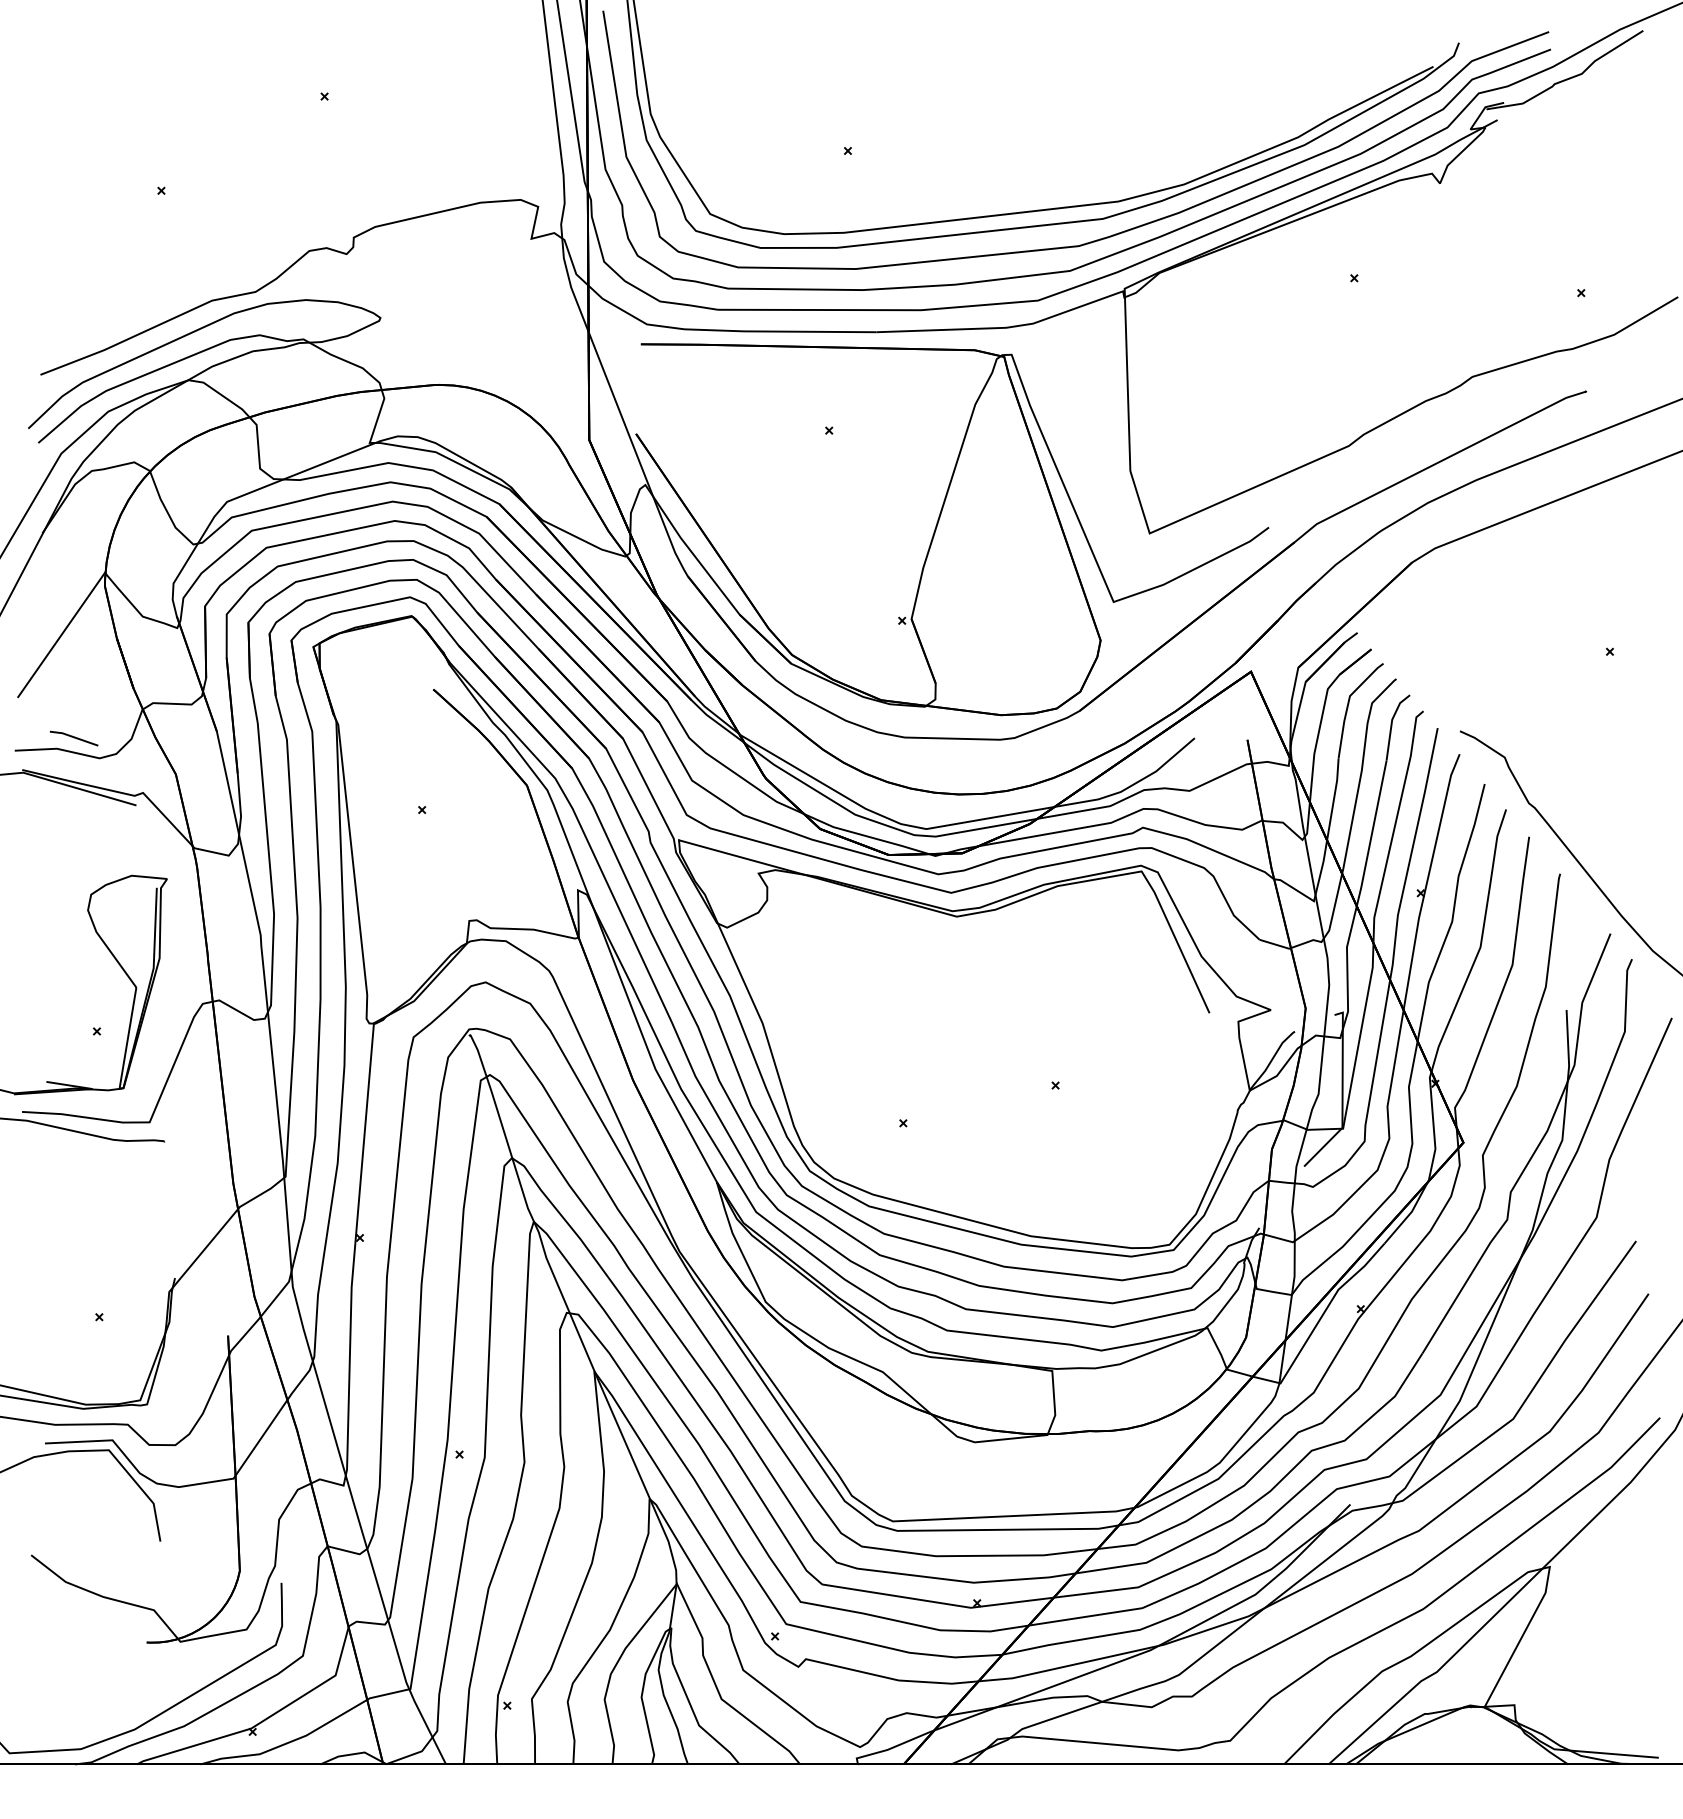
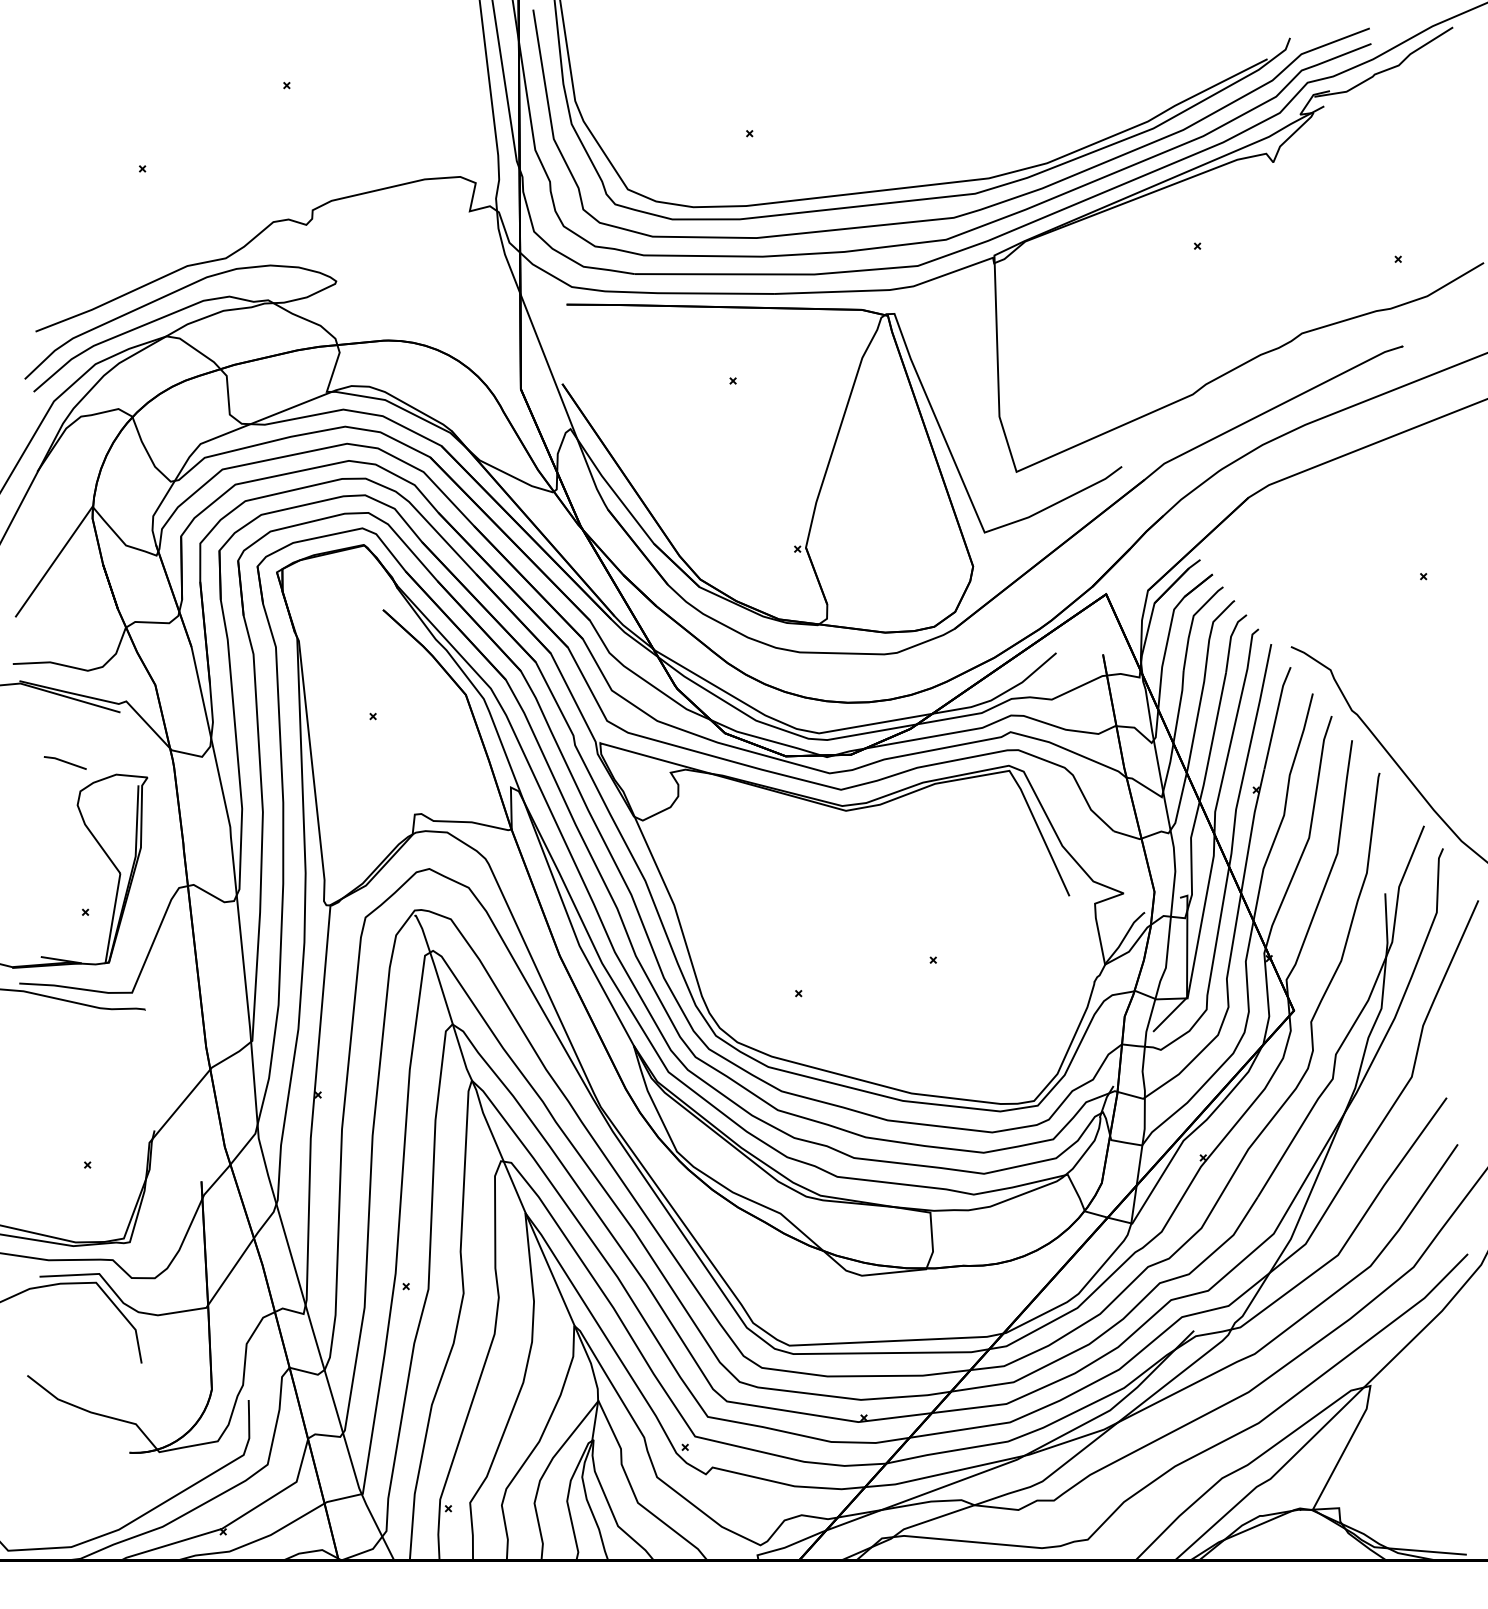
line: (73, 737) -> (64, 762), moved

